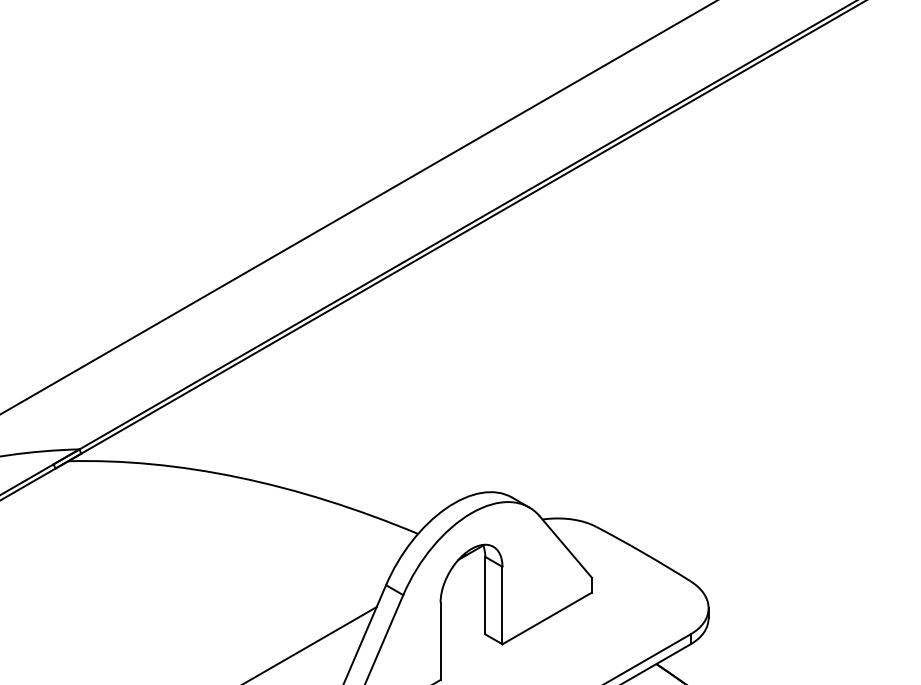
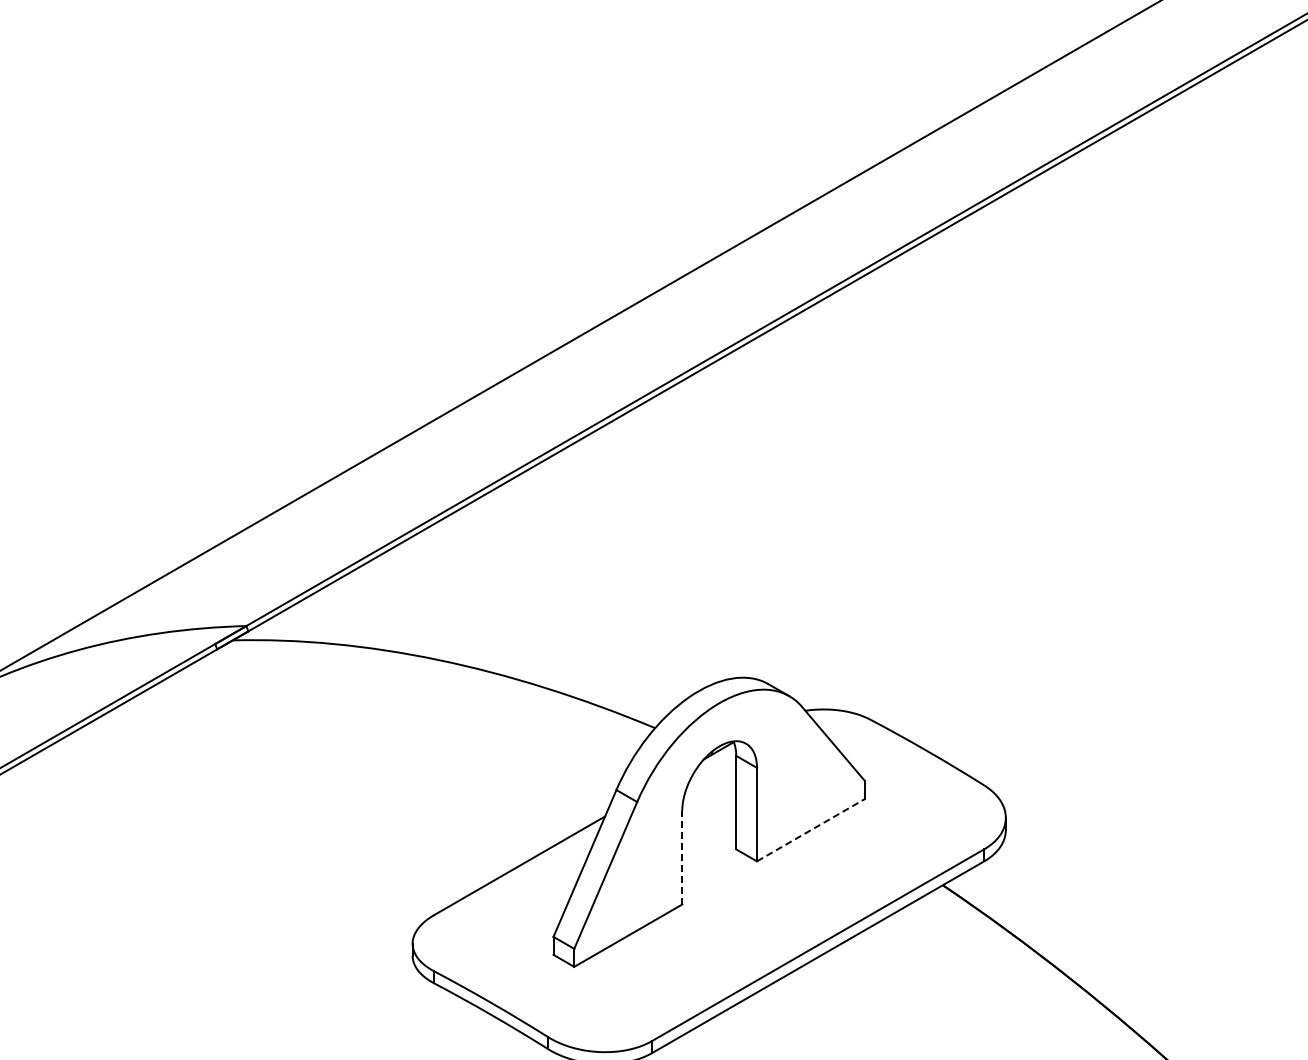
line: (547, 617) -> (811, 829), solid -> dashed
line: (440, 641) -> (682, 857), solid -> dashed

